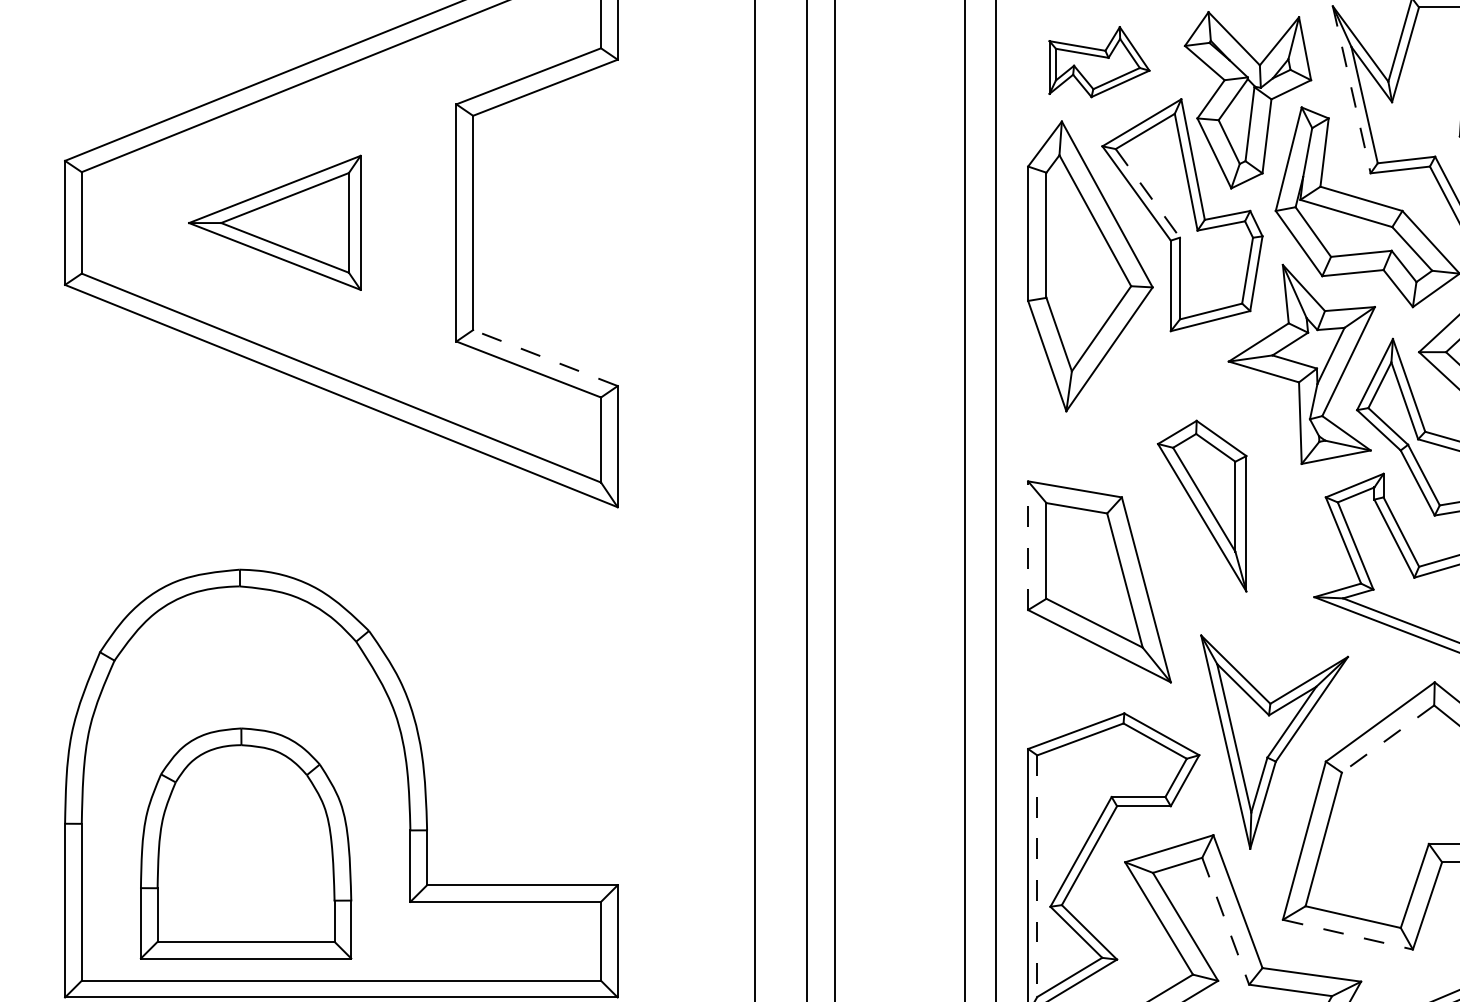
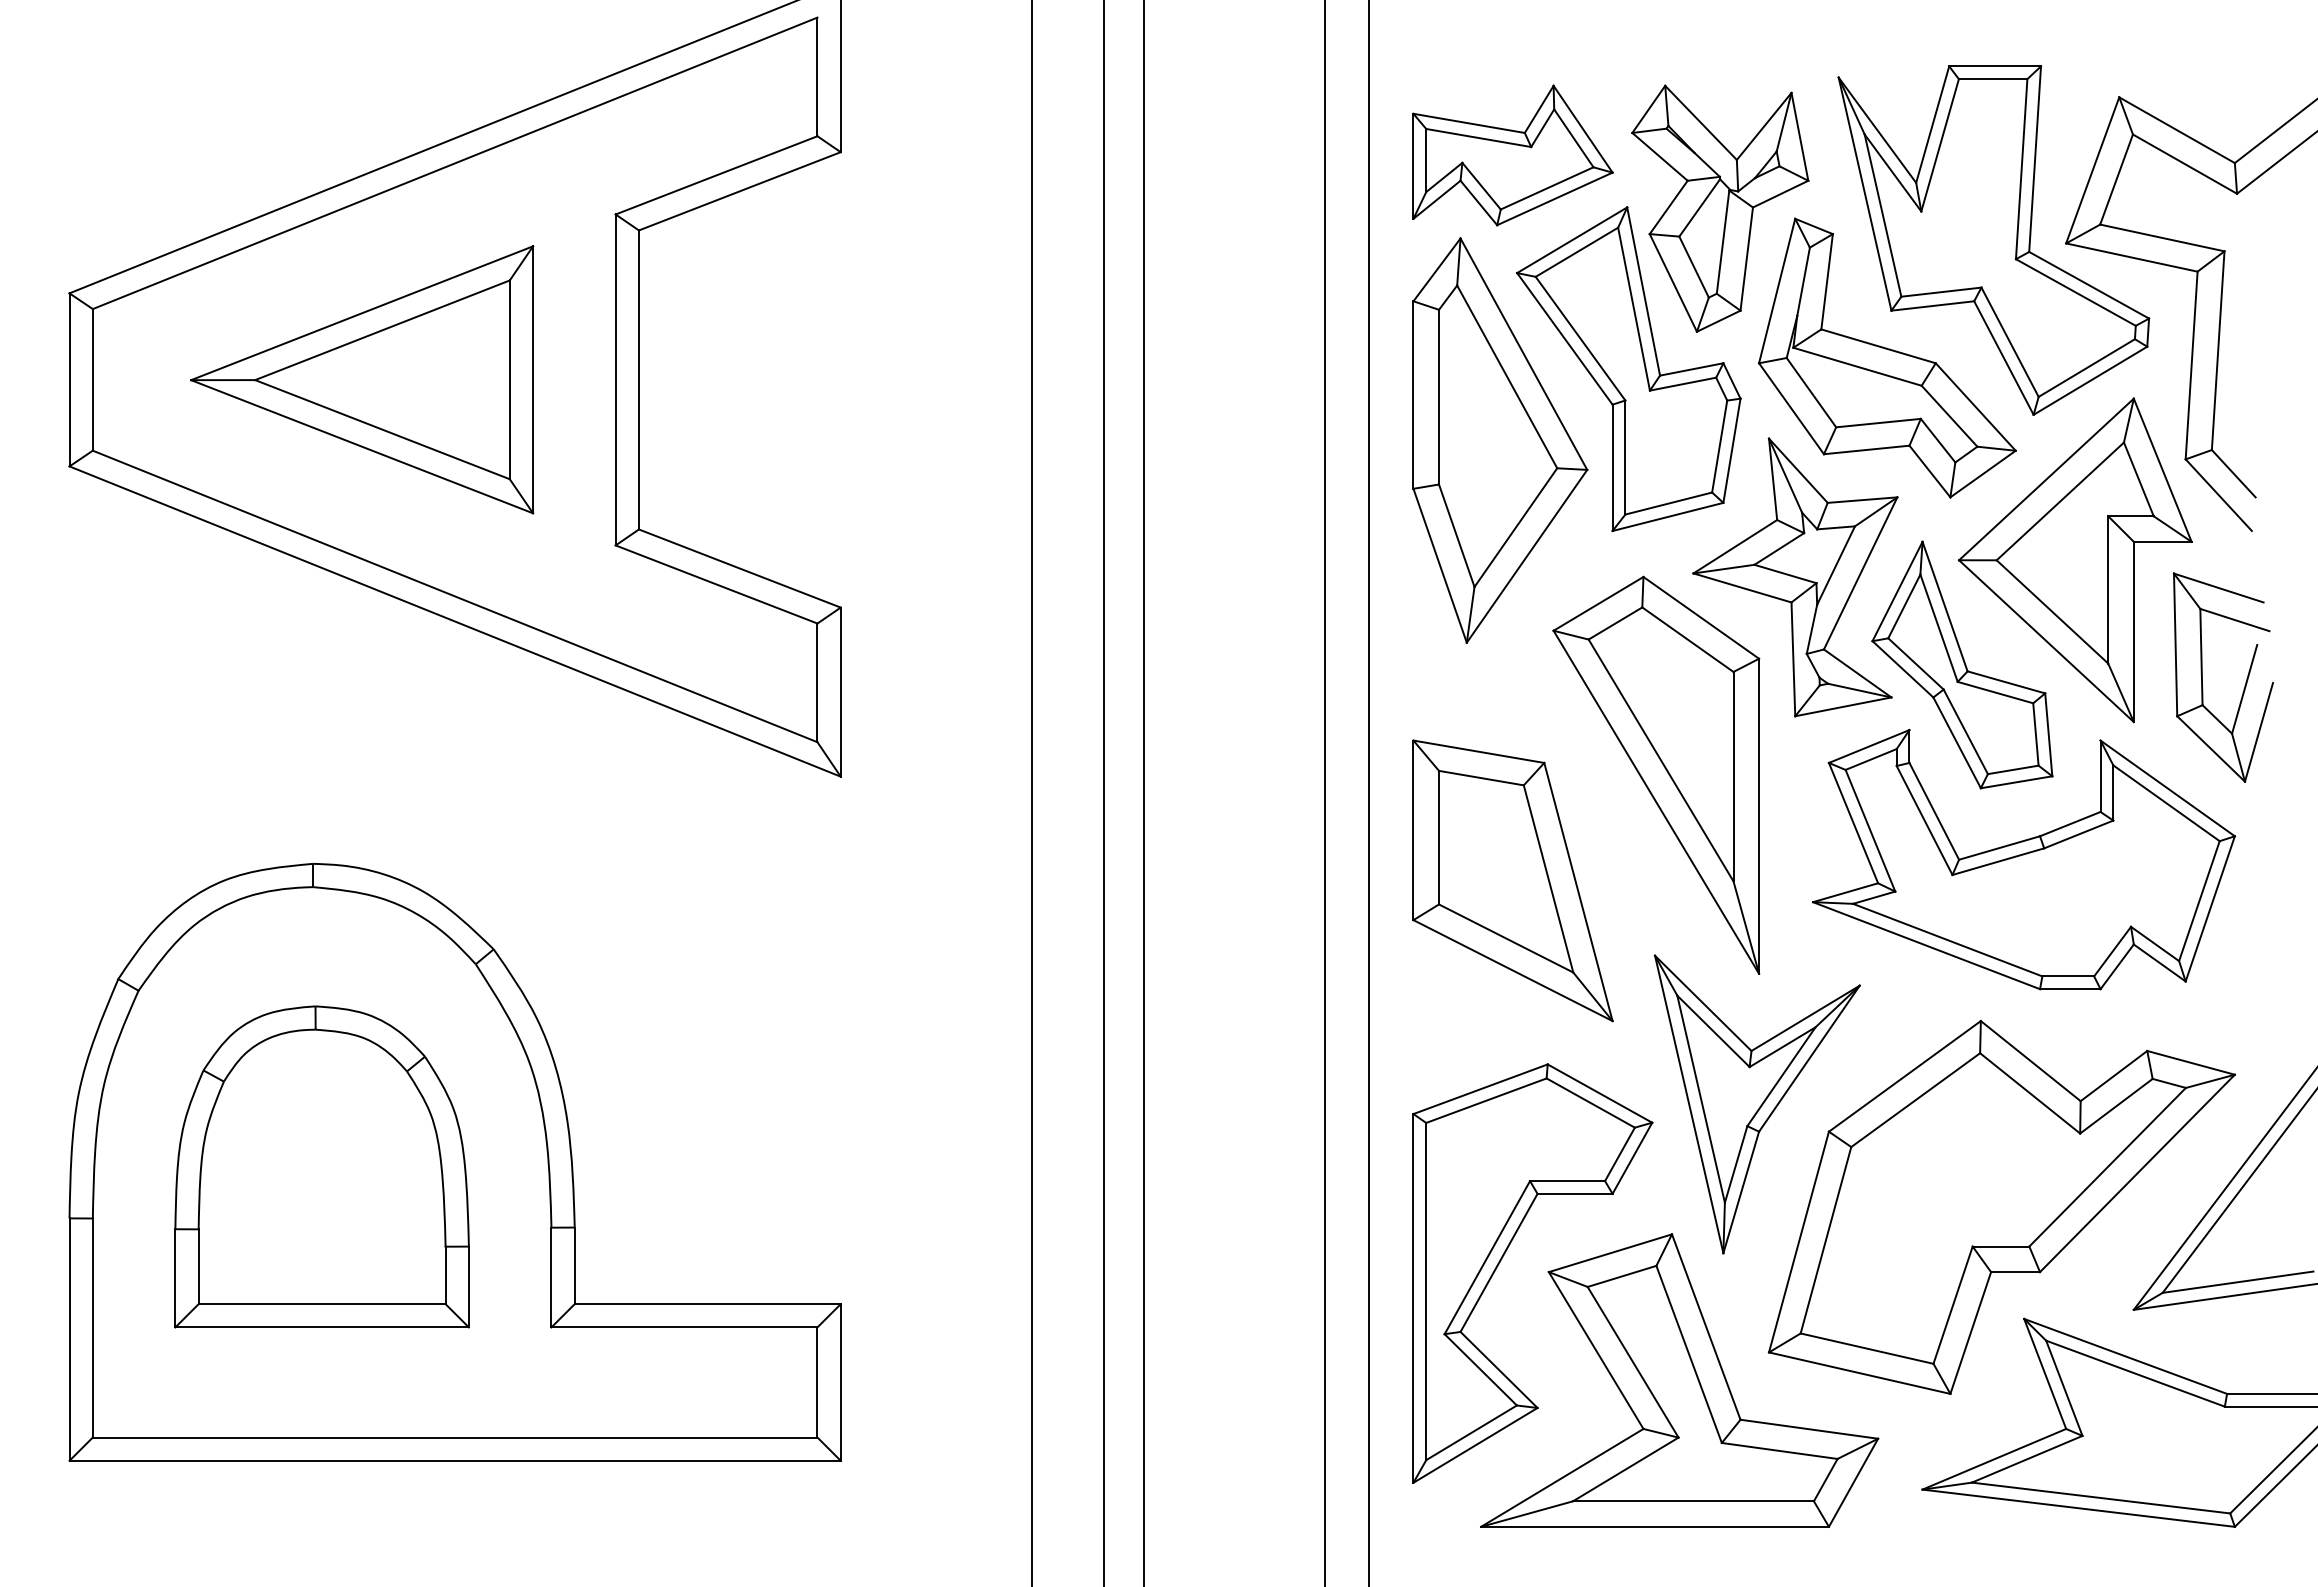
part: (1099, 62) -> (1512, 155), size x1.43
line: (1352, 90) -> (1865, 194), dashed -> solid
line: (1147, 193) -> (1580, 339), dashed -> solid
part: (275, 222) -> (362, 379), size x1.43
line: (545, 358) -> (739, 568), dashed -> solid
part: (1202, 505) -> (1656, 774), size x1.67
line: (1028, 545) -> (1413, 830), dashed -> solid
line: (1387, 739) -> (1915, 1100), dashed -> solid
part: (245, 843) -> (321, 1166), moved
line: (1037, 876) -> (1426, 1291), dashed -> solid
line: (1225, 921) -> (1689, 1354), dashed -> solid
line: (1348, 934) -> (1860, 1373), dashed -> solid

